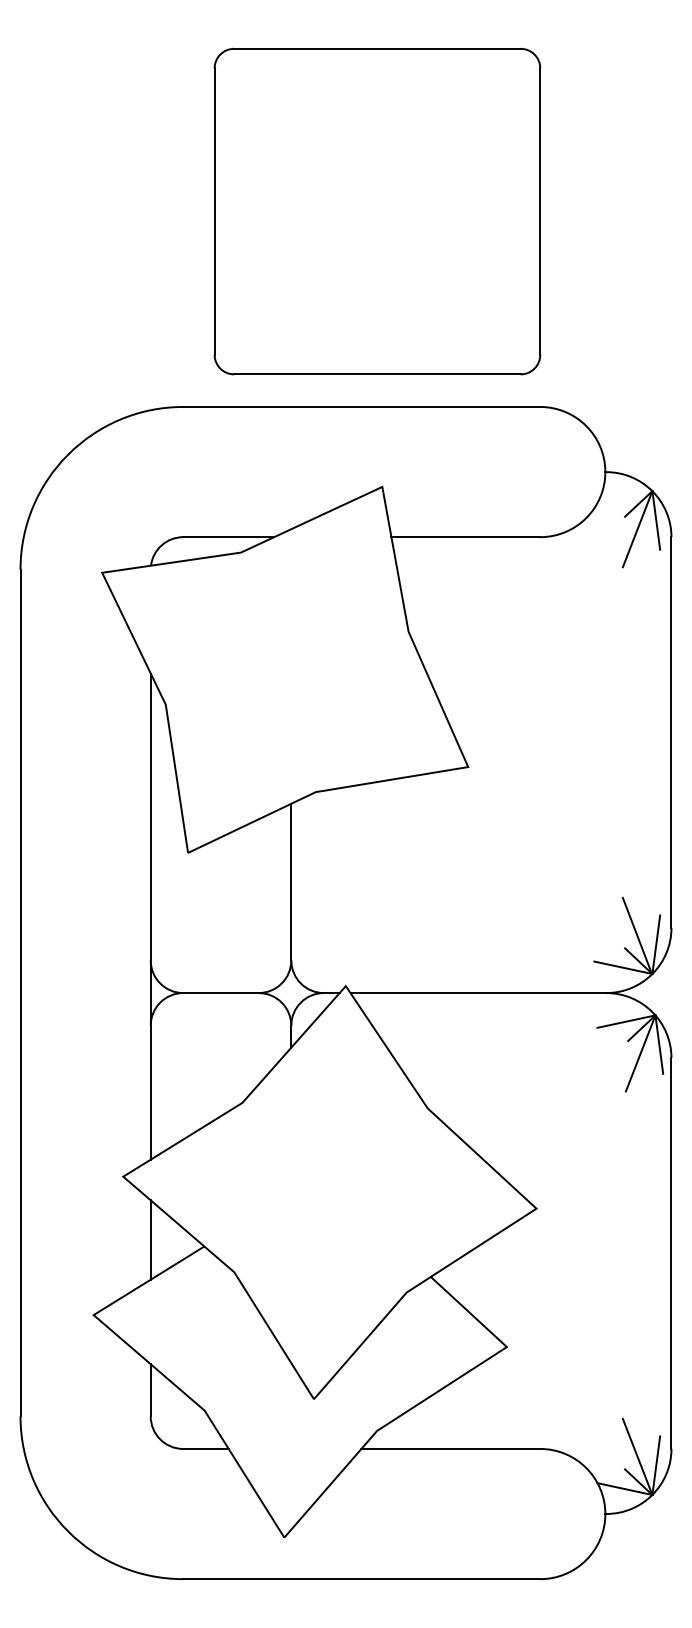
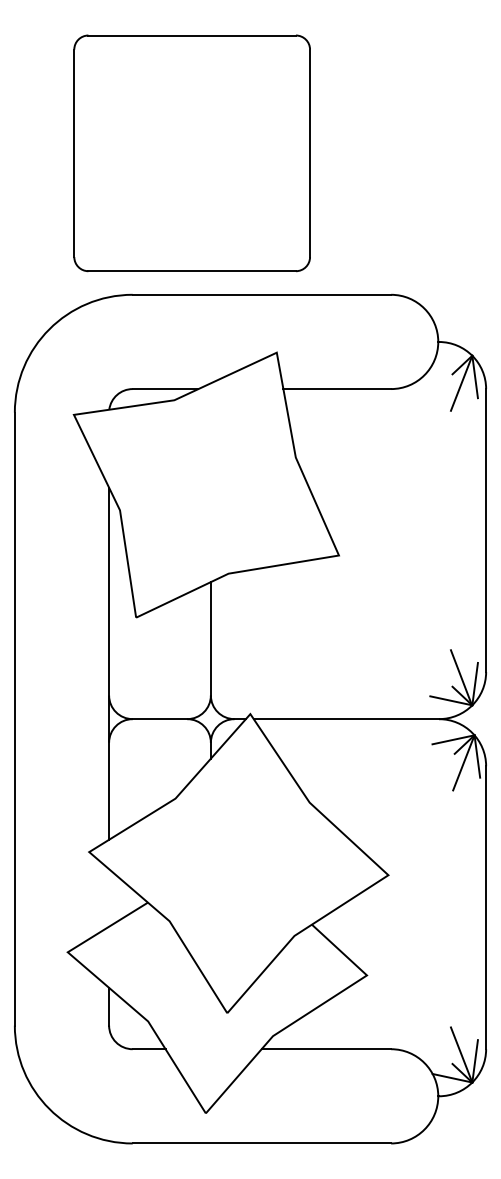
part: (377, 211) -> (192, 153), moved
line: (150, 1239) -> (108, 897), removed

